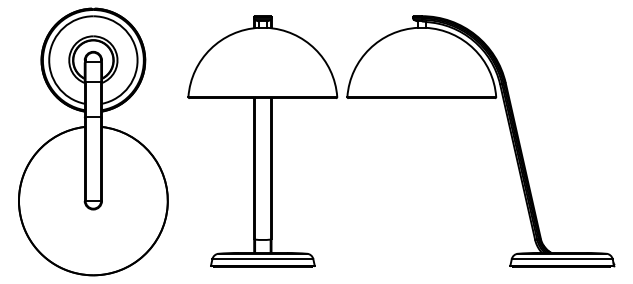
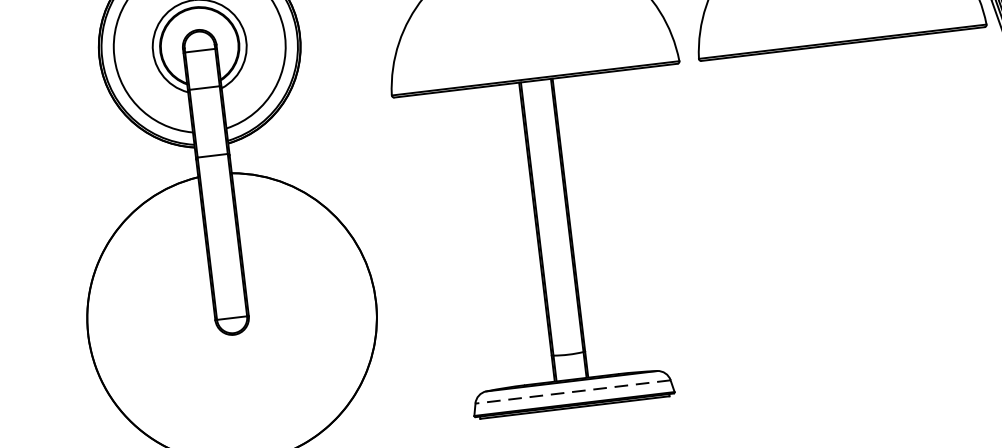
line: (262, 259) -> (572, 392), solid -> dashed

